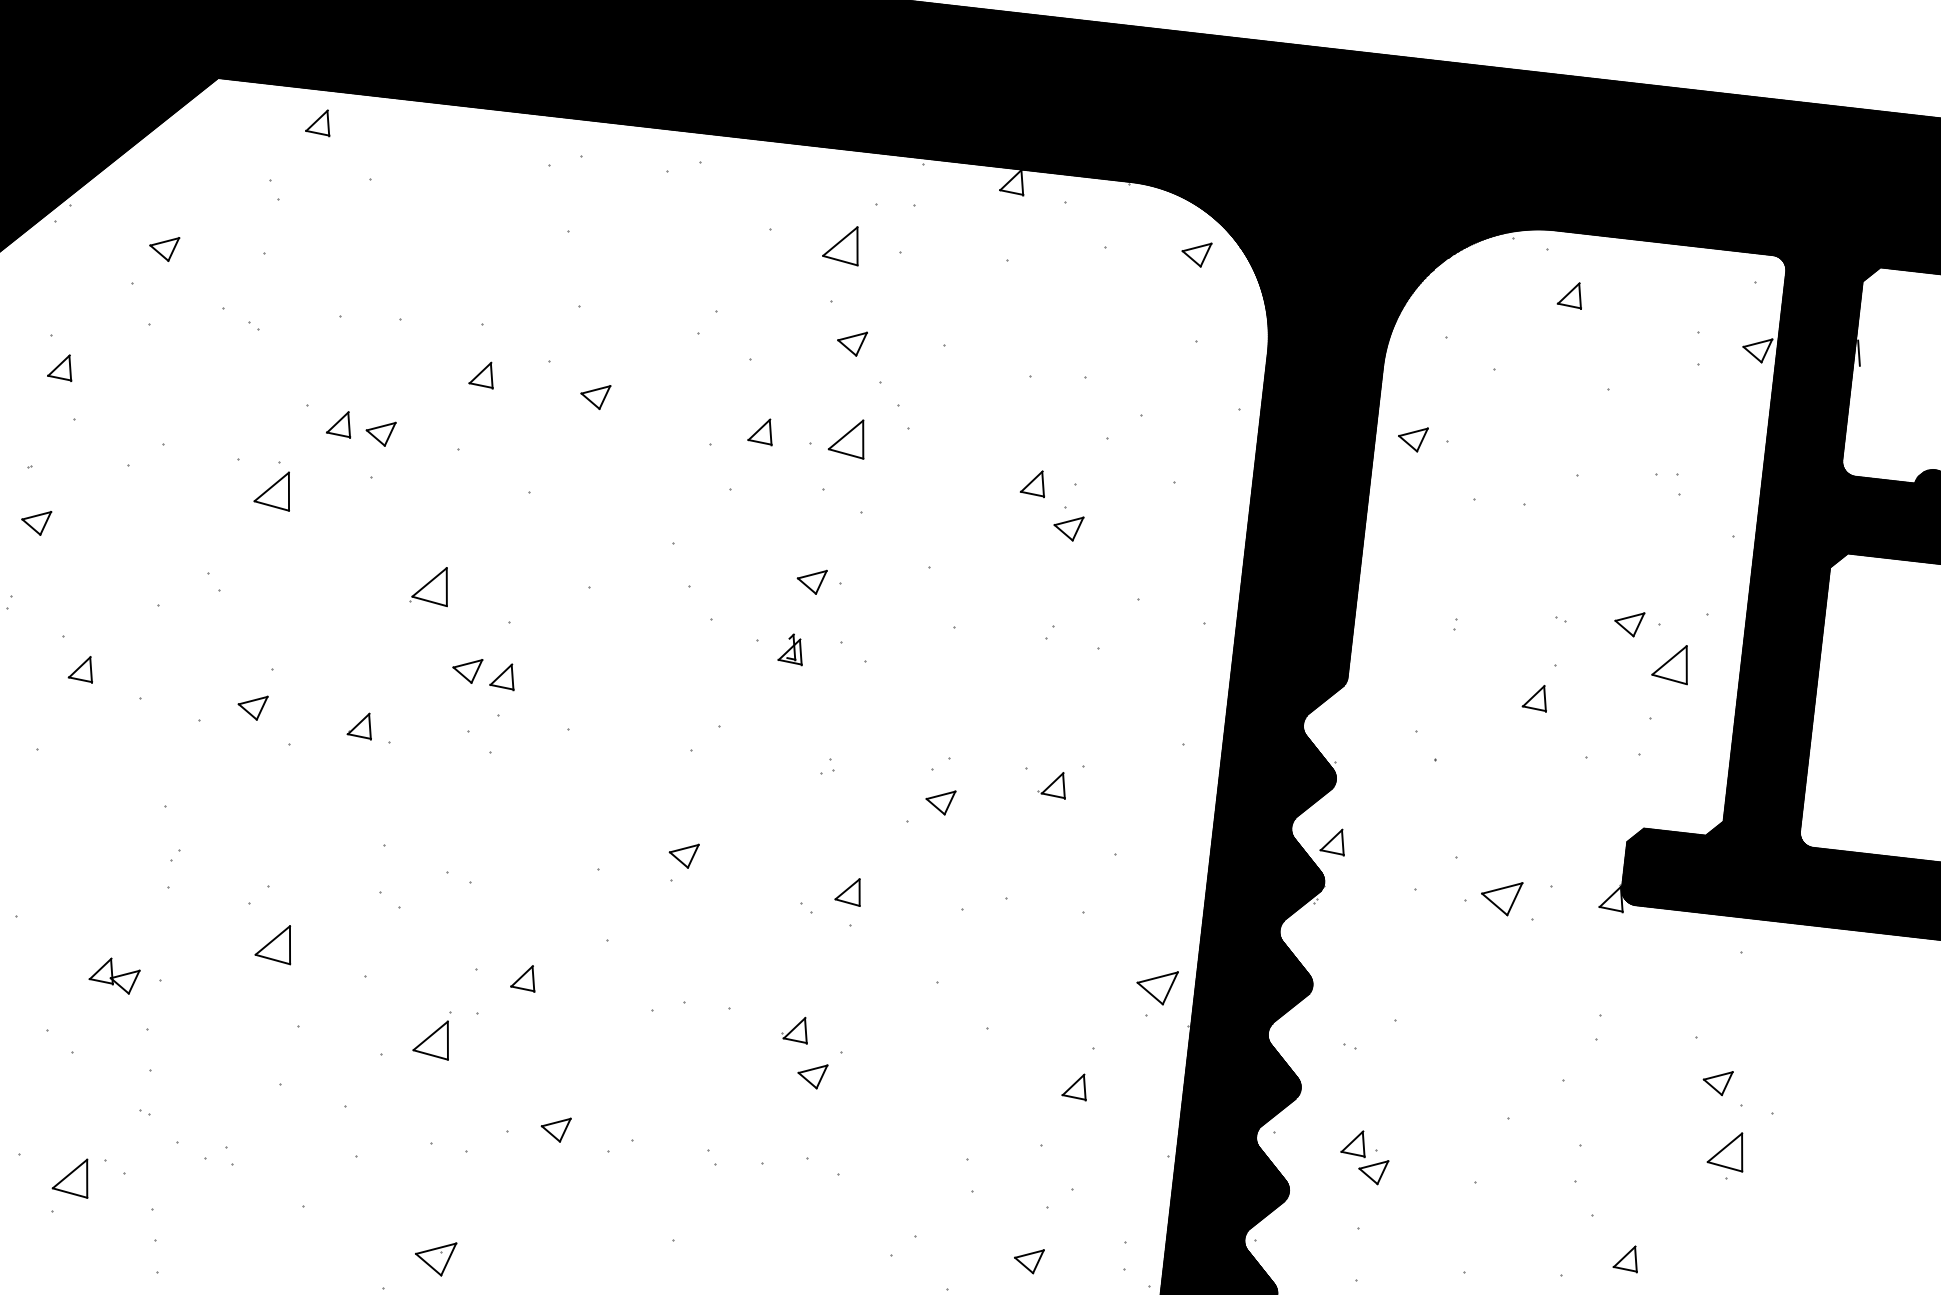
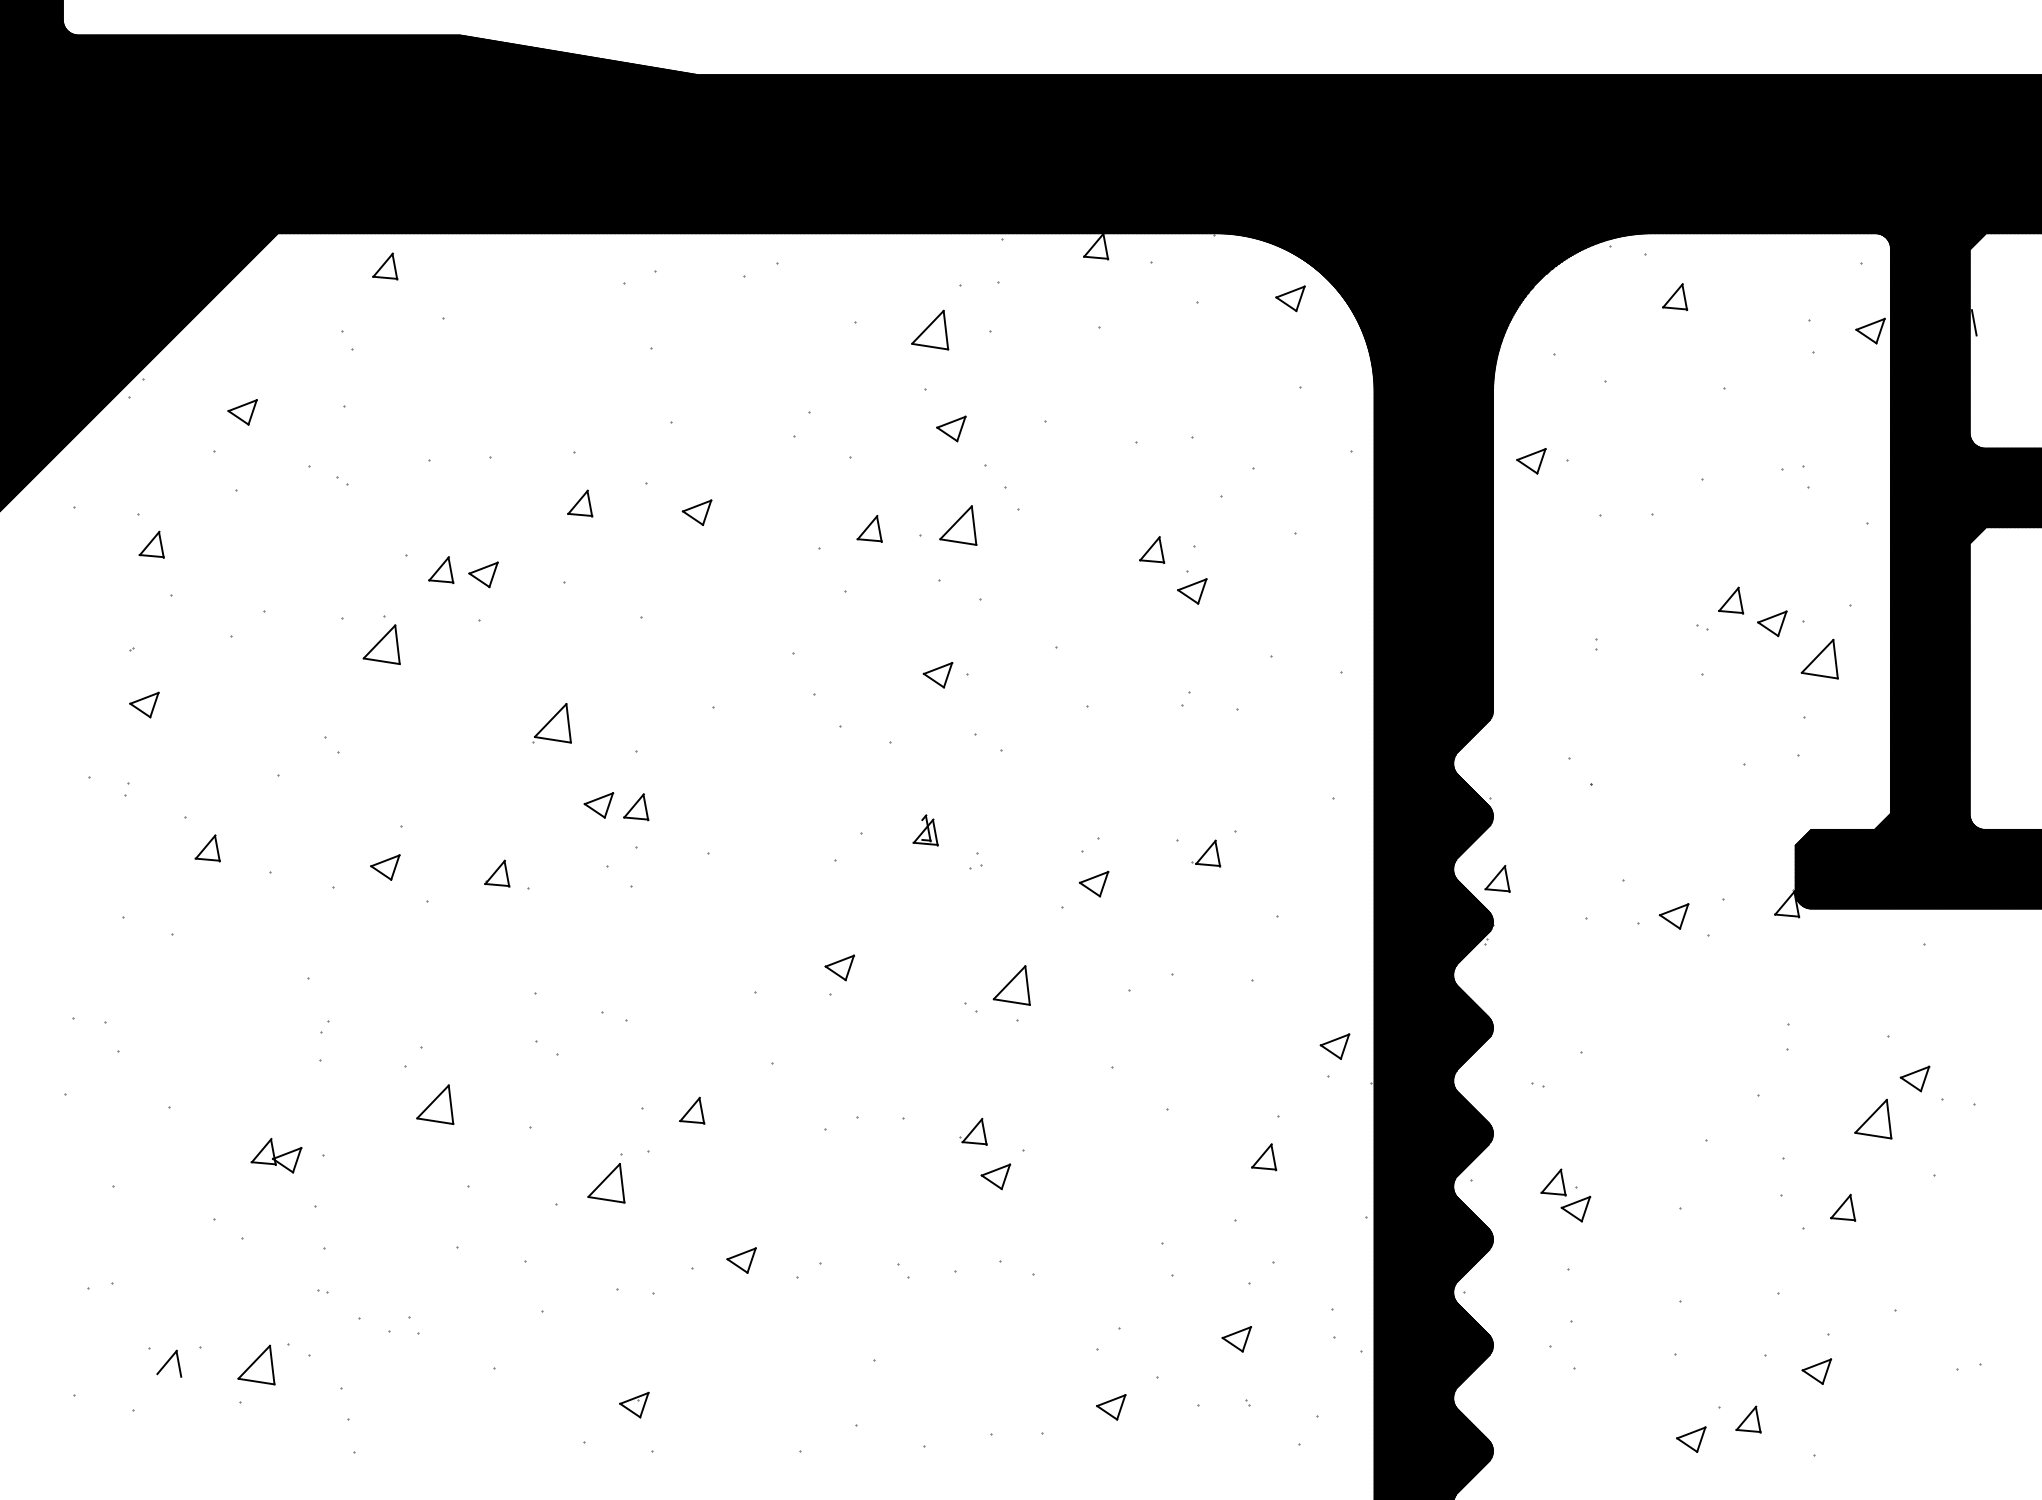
part: (791, 649) -> (925, 830), moved
part: (1535, 697) -> (1730, 600), moved
part: (848, 891) -> (1011, 985), size x1.43
part: (1500, 897) -> (1673, 916), size x0.71
part: (1156, 986) -> (1334, 1046), size x0.71
part: (1727, 1150) -> (1873, 1118), moved
part: (435, 1257) -> (634, 1404), size x0.71
part: (1627, 1257) -> (1843, 1207), moved

